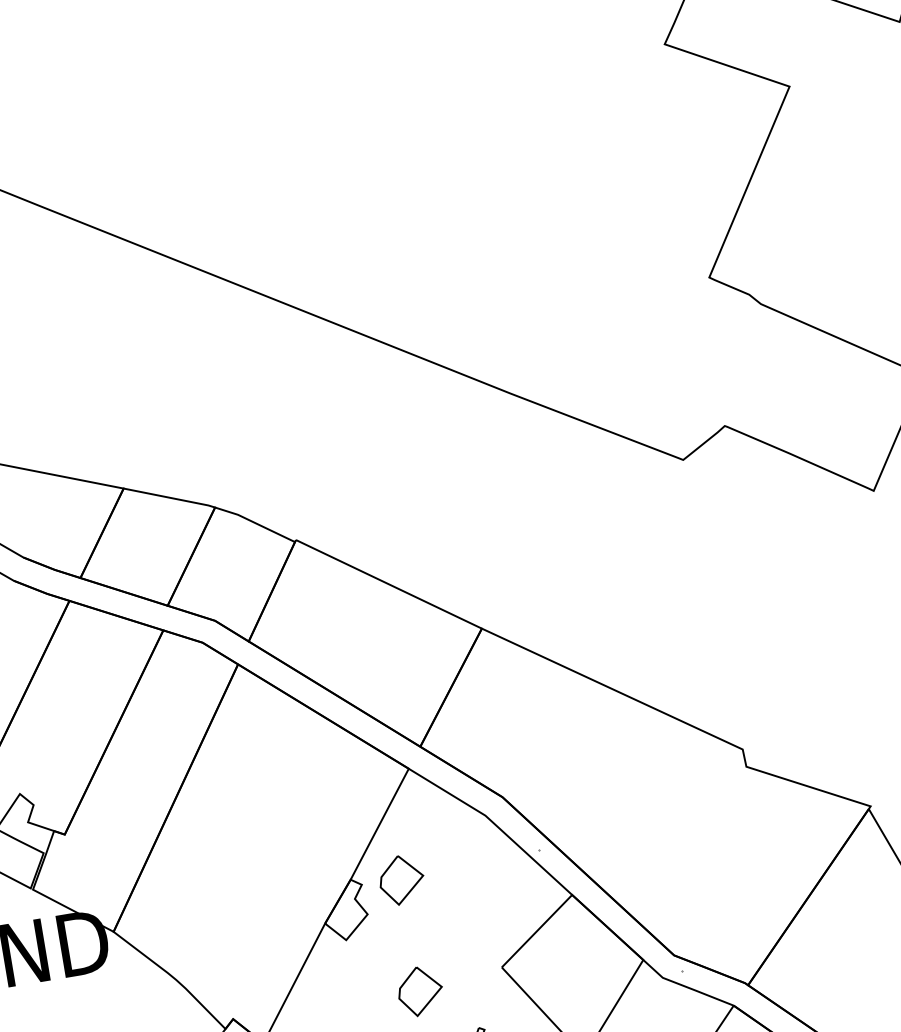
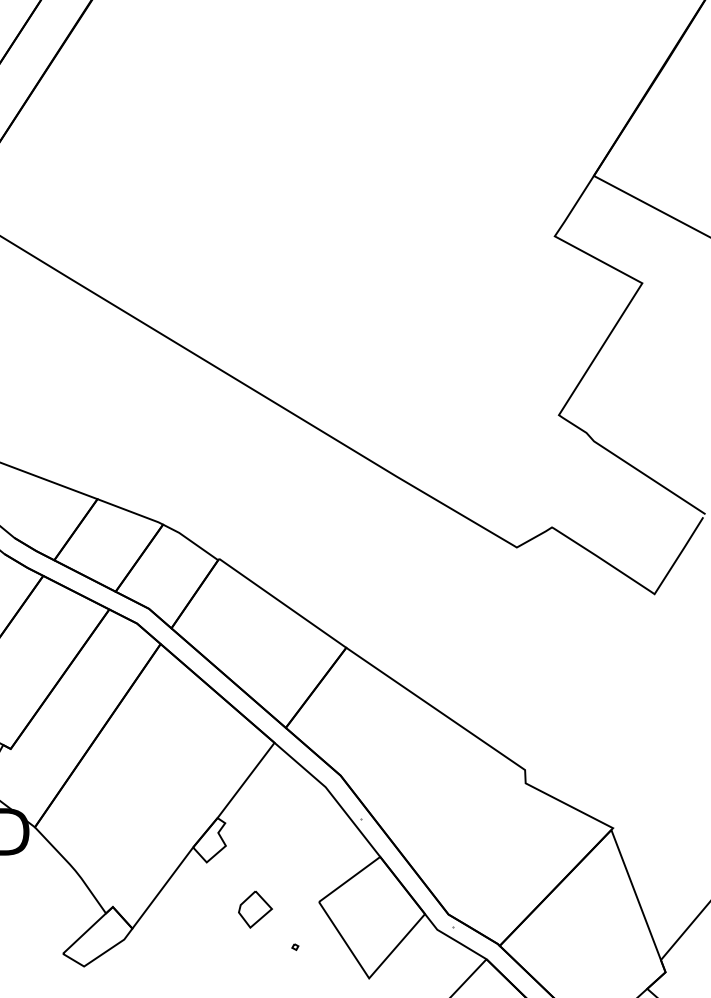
part: (401, 879) -> (255, 824), removed

